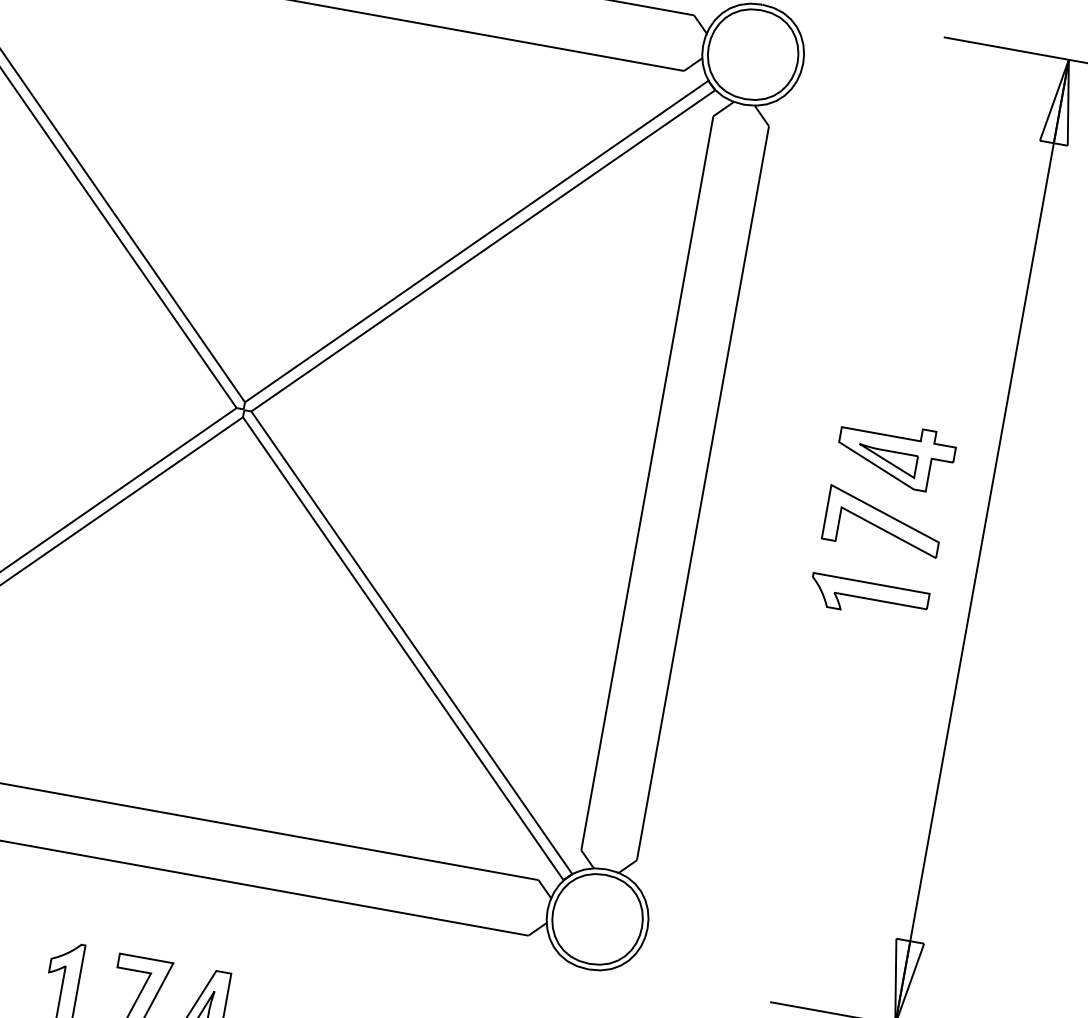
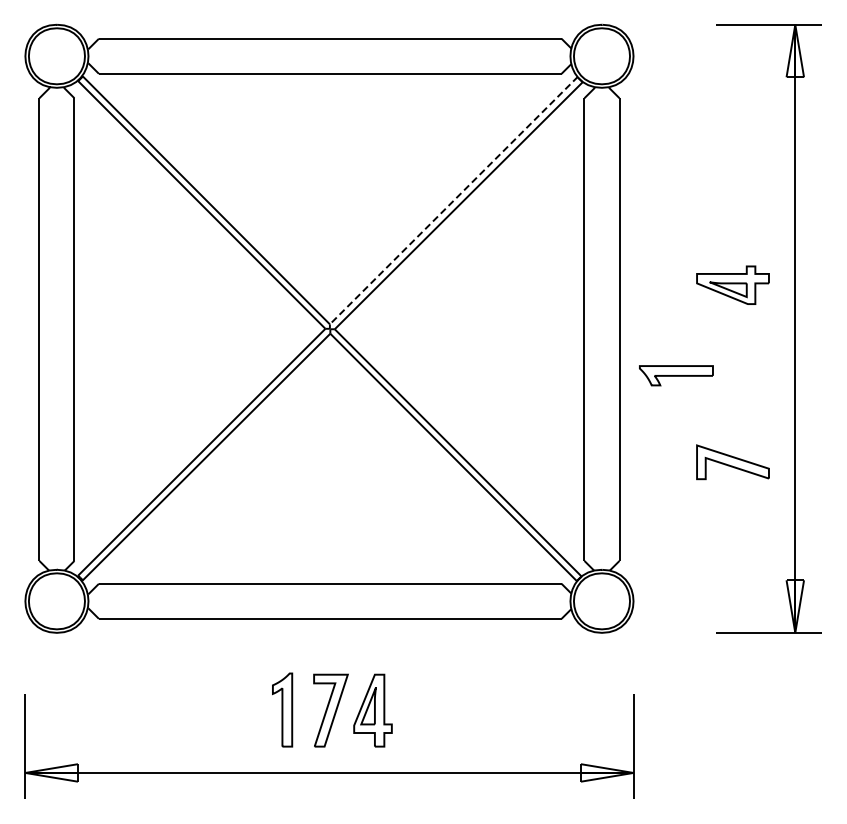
line: (476, 241) -> (453, 200), solid -> dashed
part: (882, 522) -> (732, 462), moved
part: (869, 598) -> (676, 375), moved

